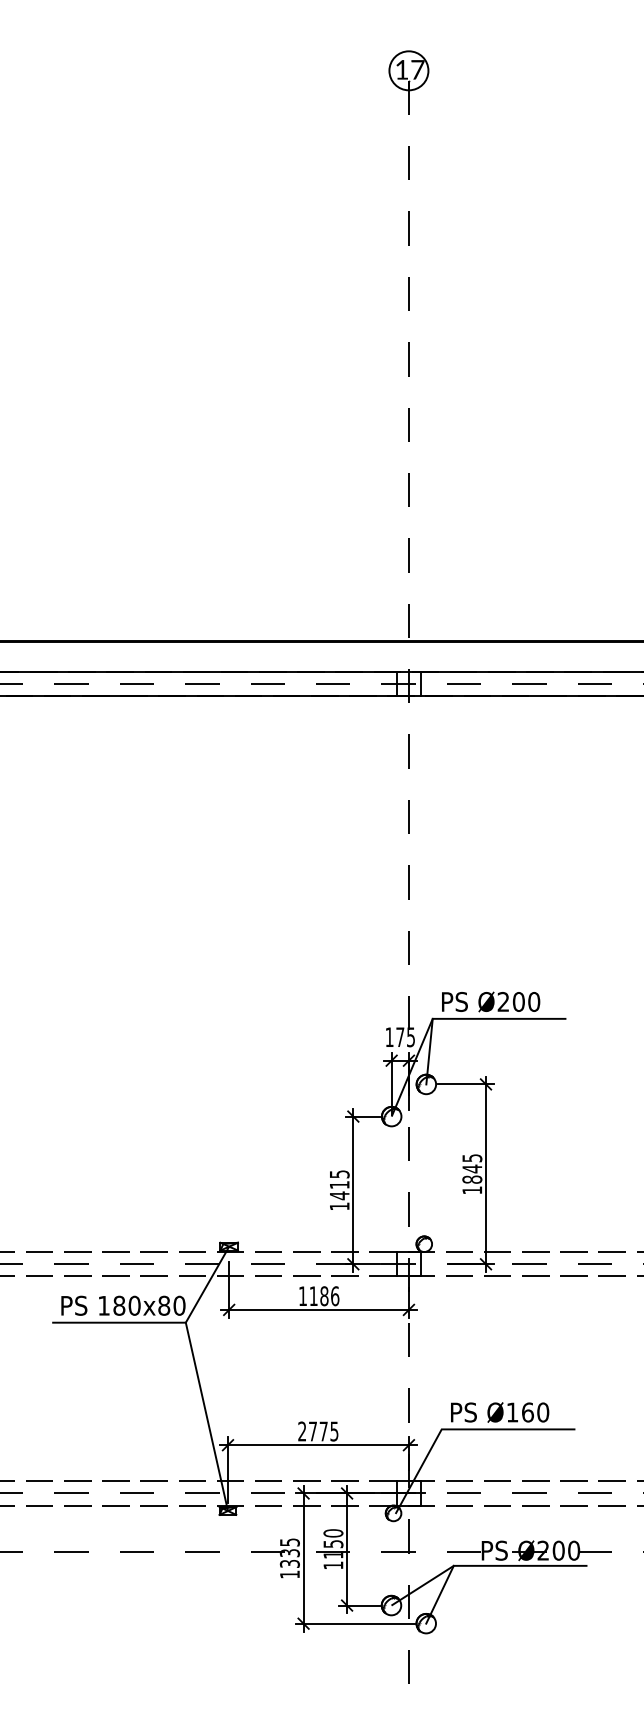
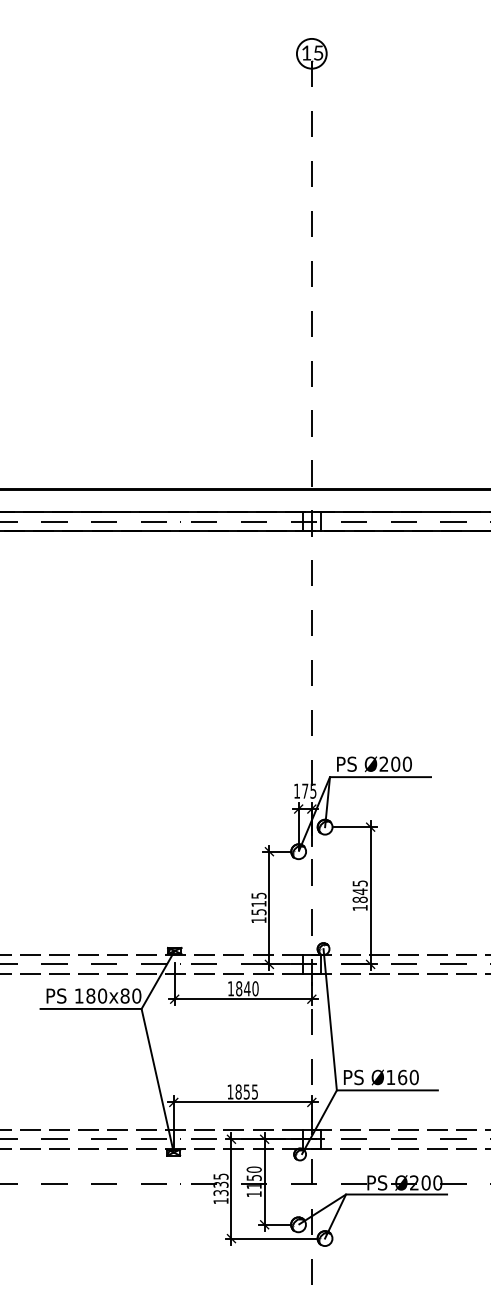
text: (417, 69) -> (318, 52), 17 -> 15
text: (339, 1195) -> (258, 911), 1415 -> 1515
text: (324, 1296) -> (247, 988), 1186 -> 1840
line: (432, 1336) -> (329, 1019), added
text: (312, 1431) -> (238, 1091), 2775 -> 1855

